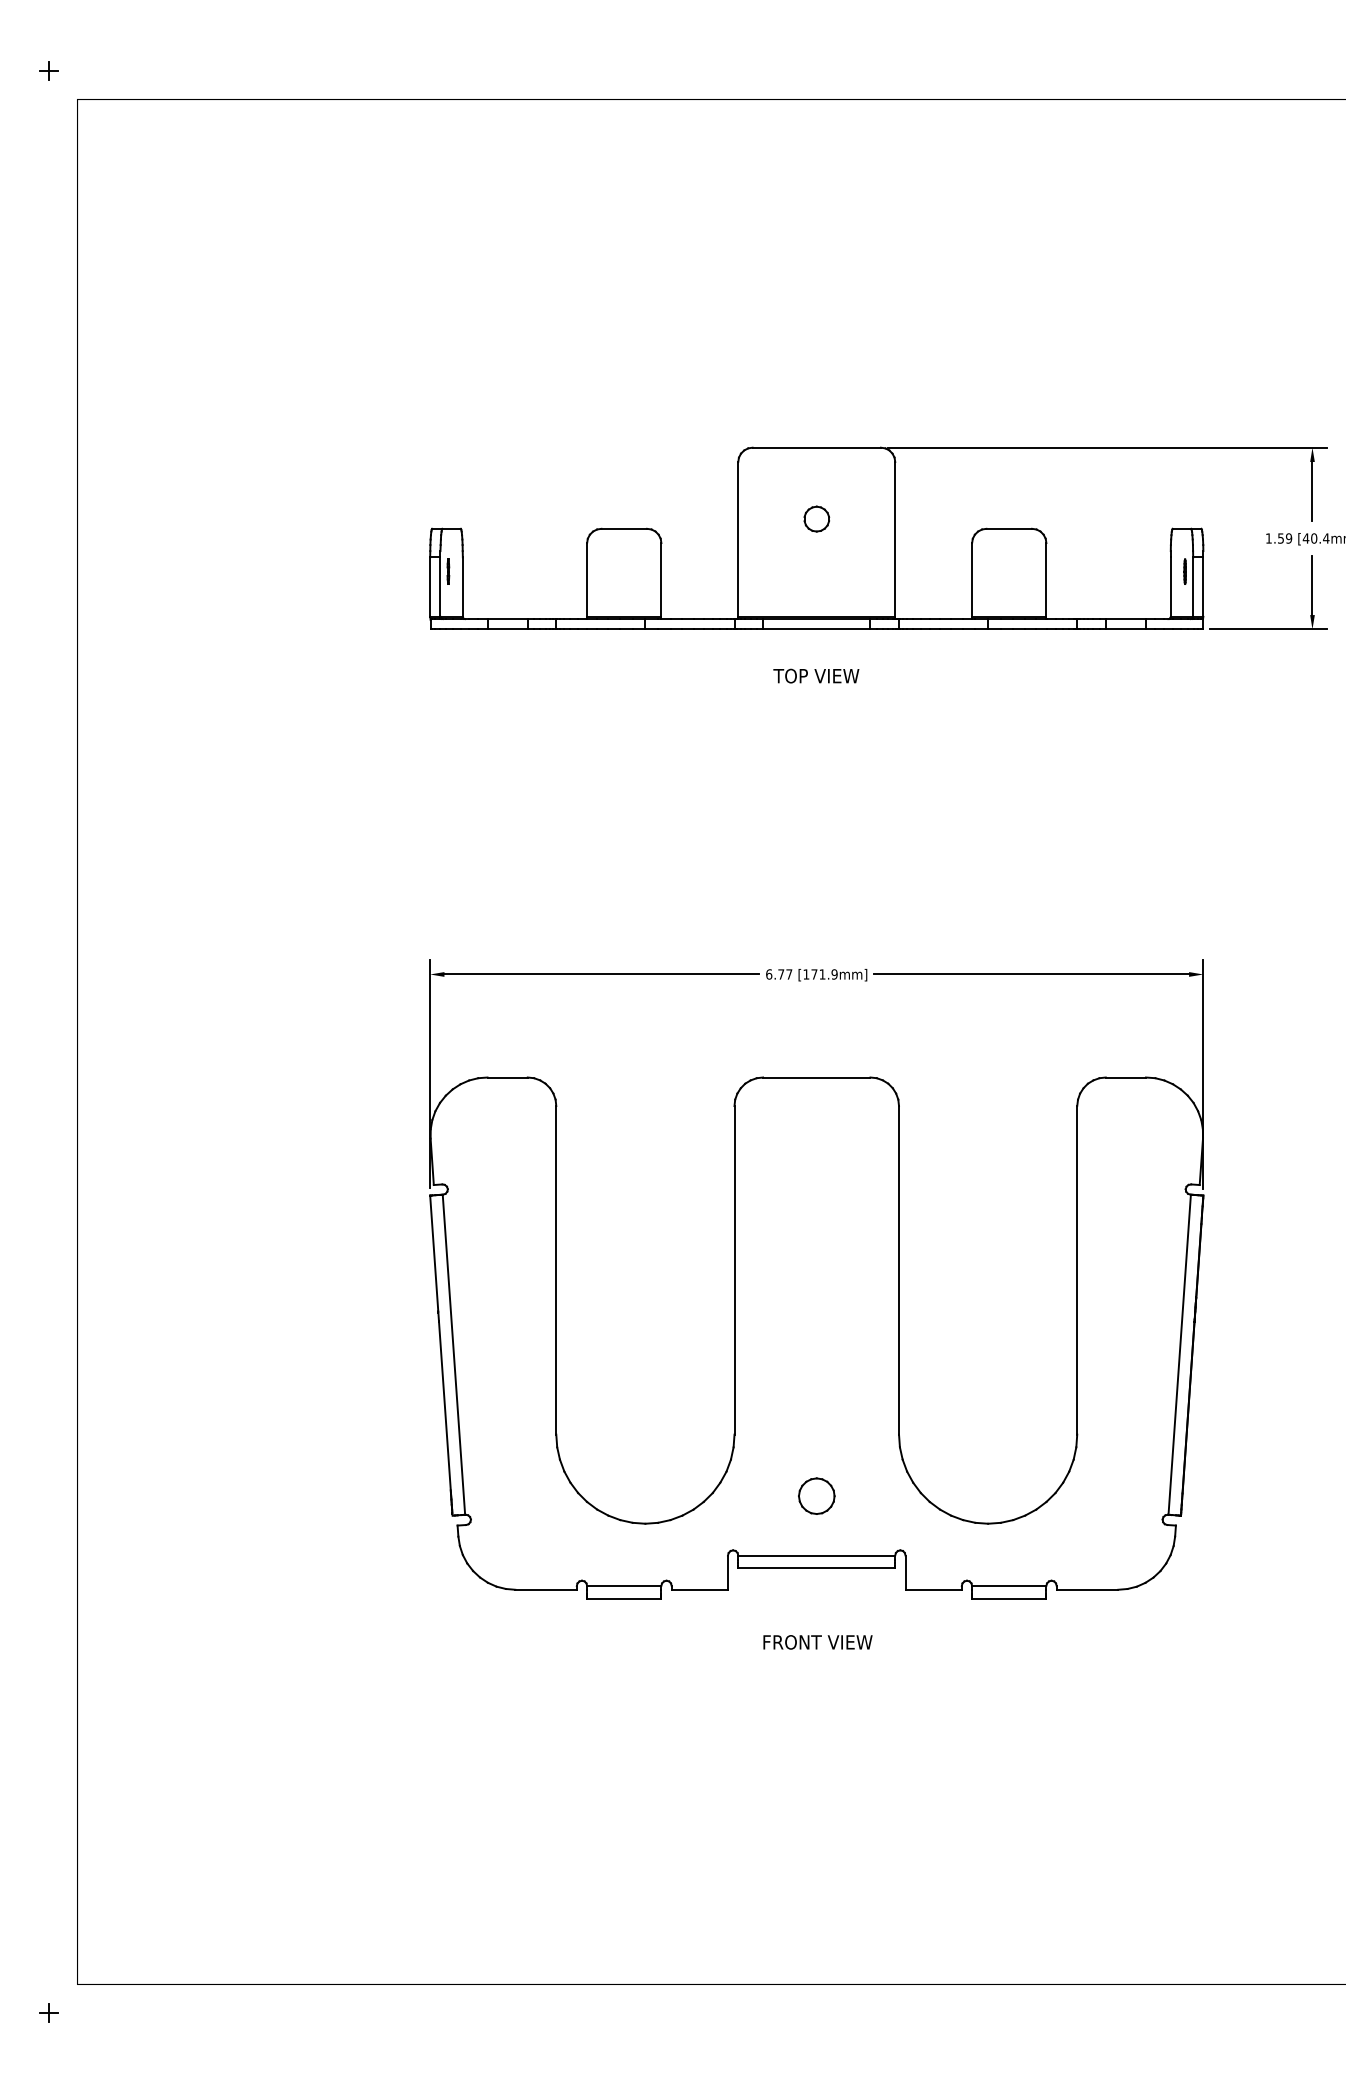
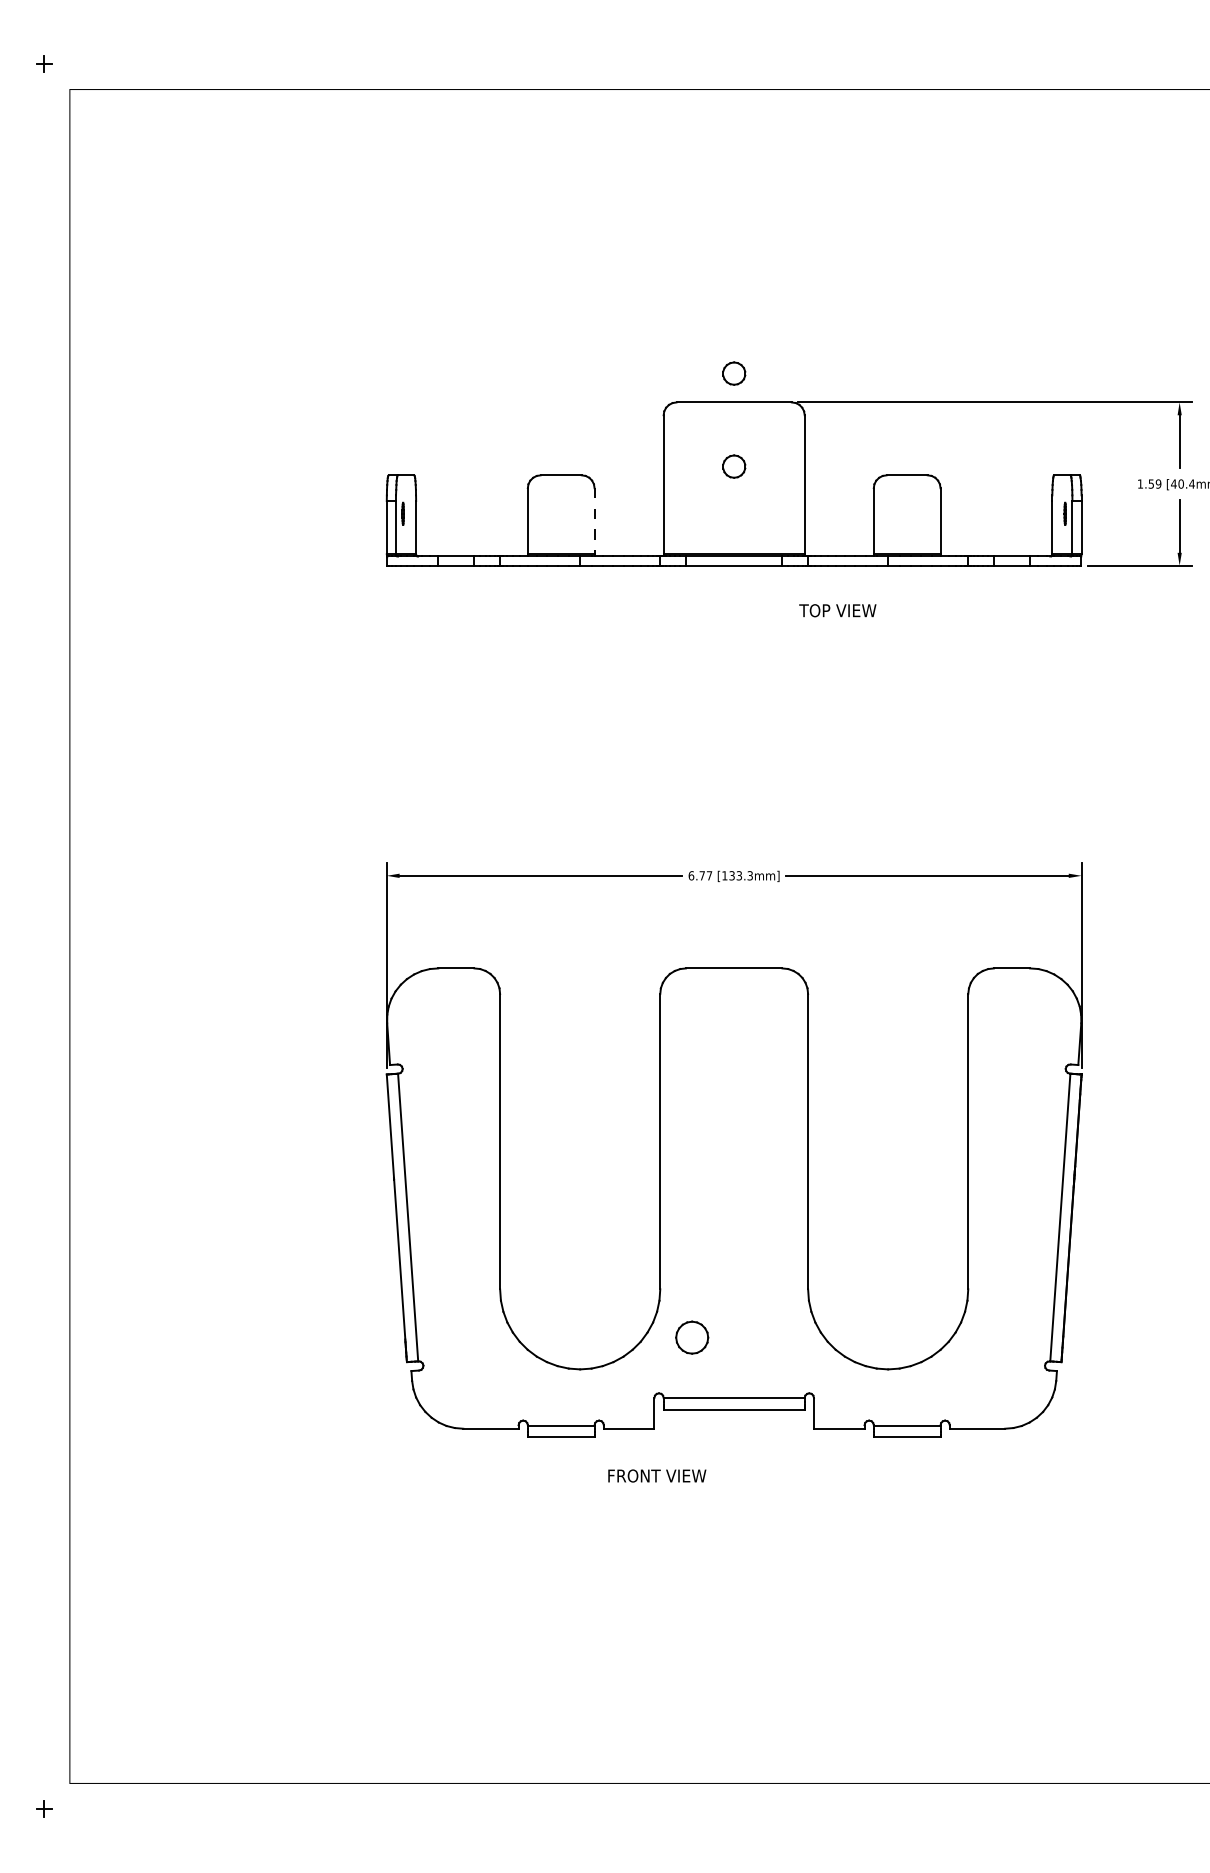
part: (817, 415) -> (734, 373), added
line: (661, 580) -> (594, 521), solid -> dashed
text: (815, 675) -> (837, 610), moved
text: (823, 974) -> (740, 875), [171.9mm] -> [133.3mm]
part: (817, 1496) -> (692, 1337), moved
text: (818, 1641) -> (657, 1475), moved

